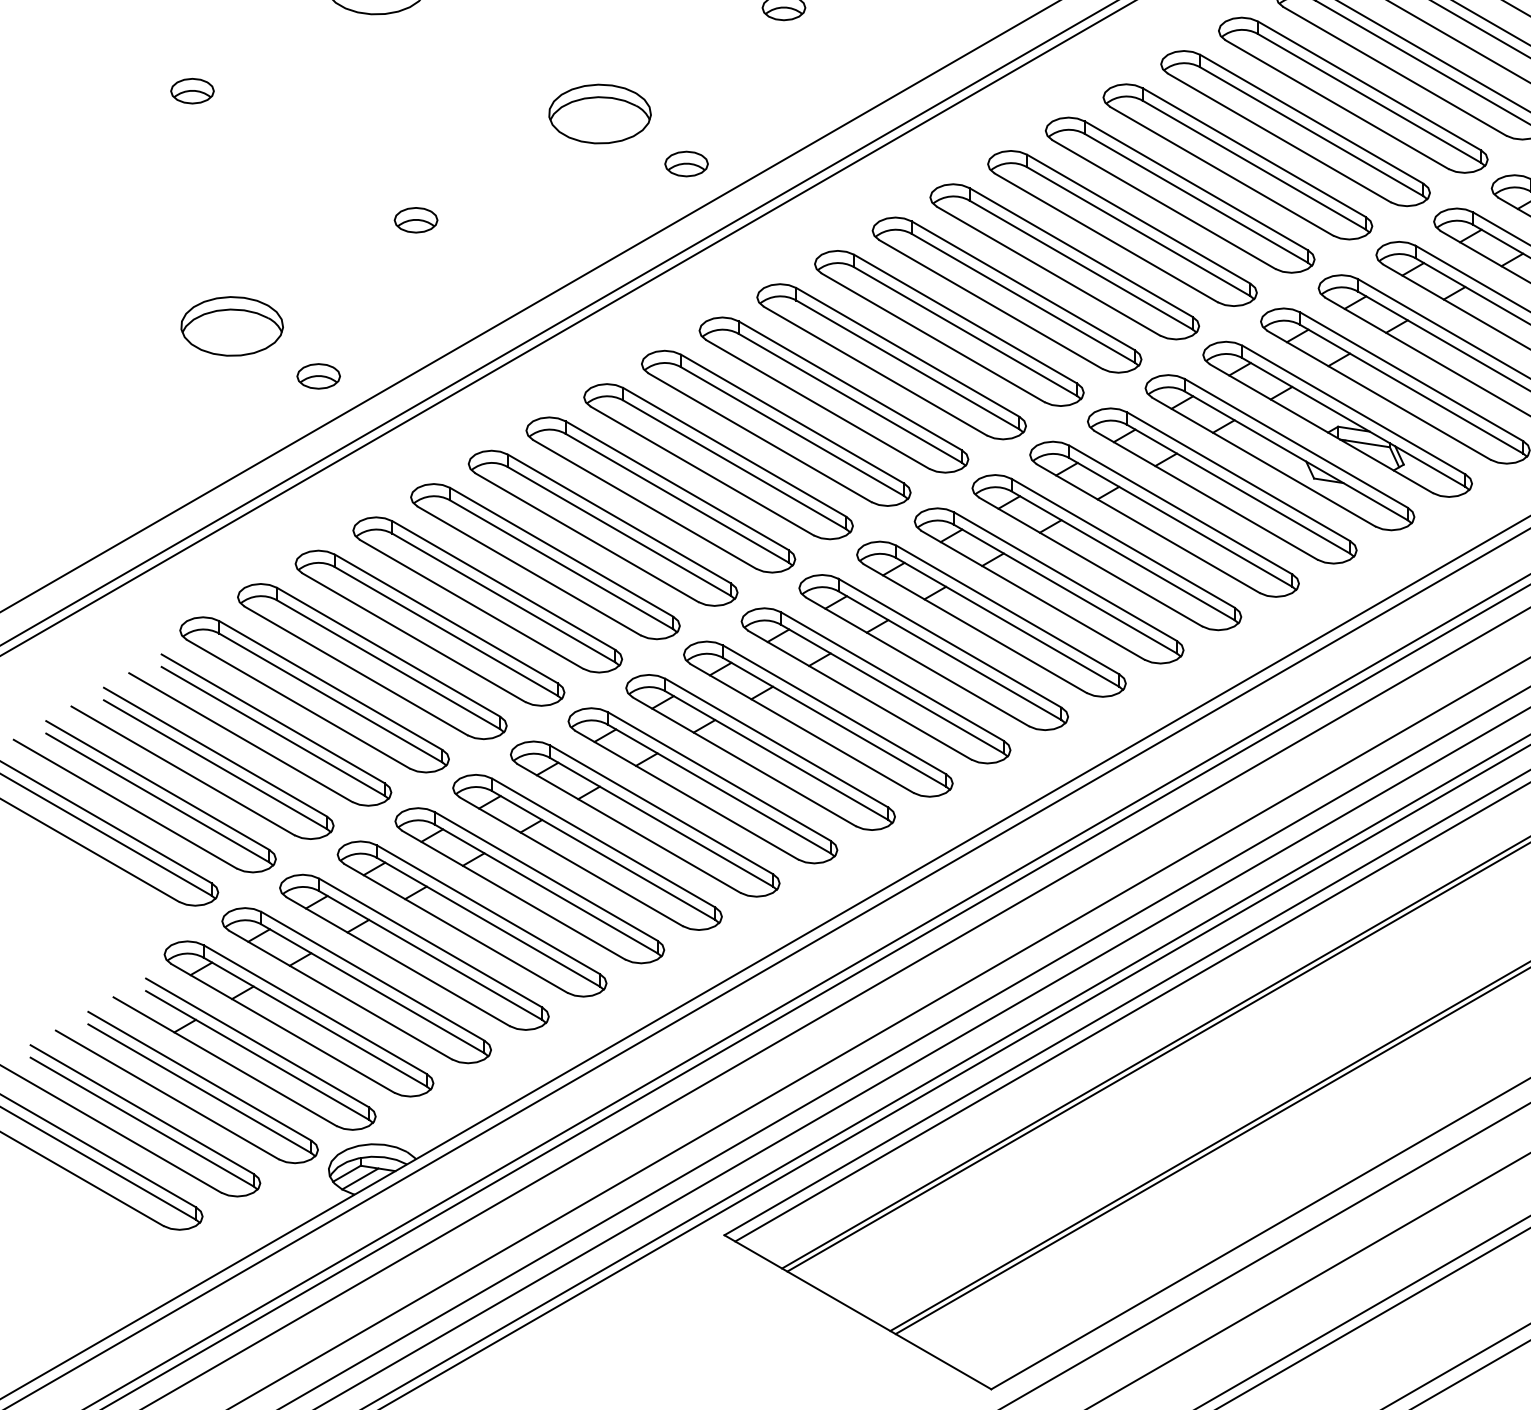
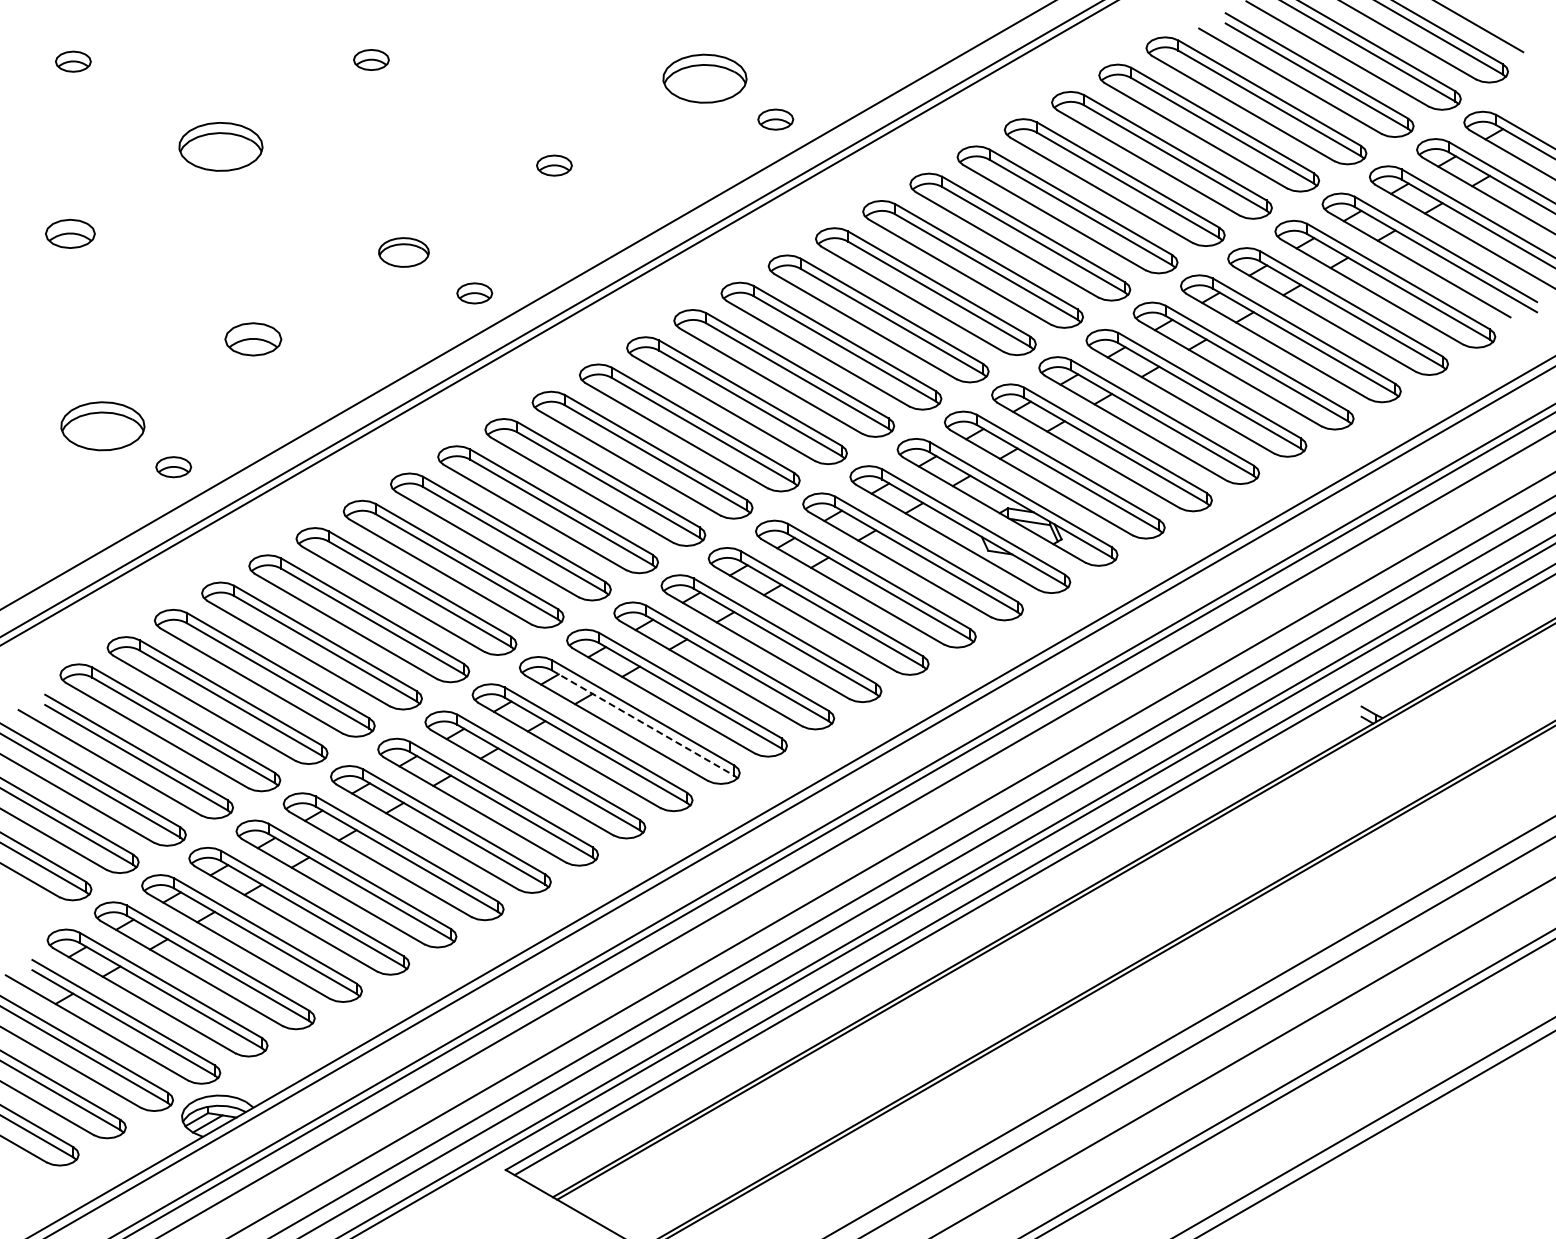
part: (192, 90) -> (70, 233), size x1.4
part: (599, 114) -> (403, 252), size x0.6
part: (416, 220) -> (253, 339), size x1.6
line: (892, 689) -> (643, 723), solid -> dashed

